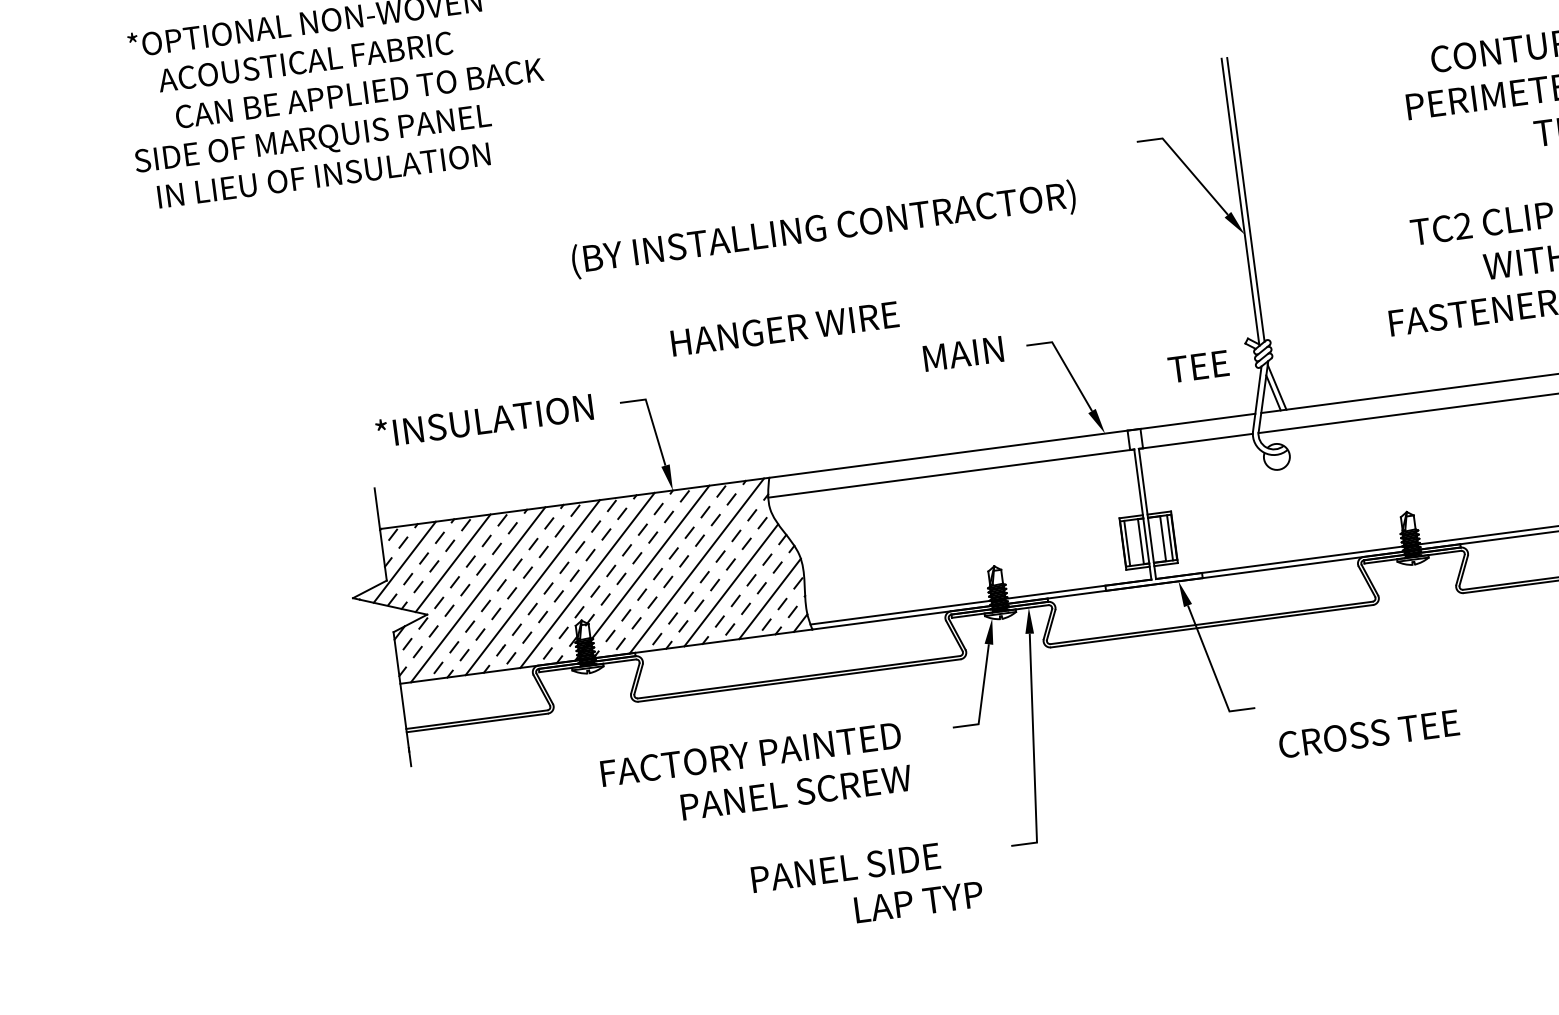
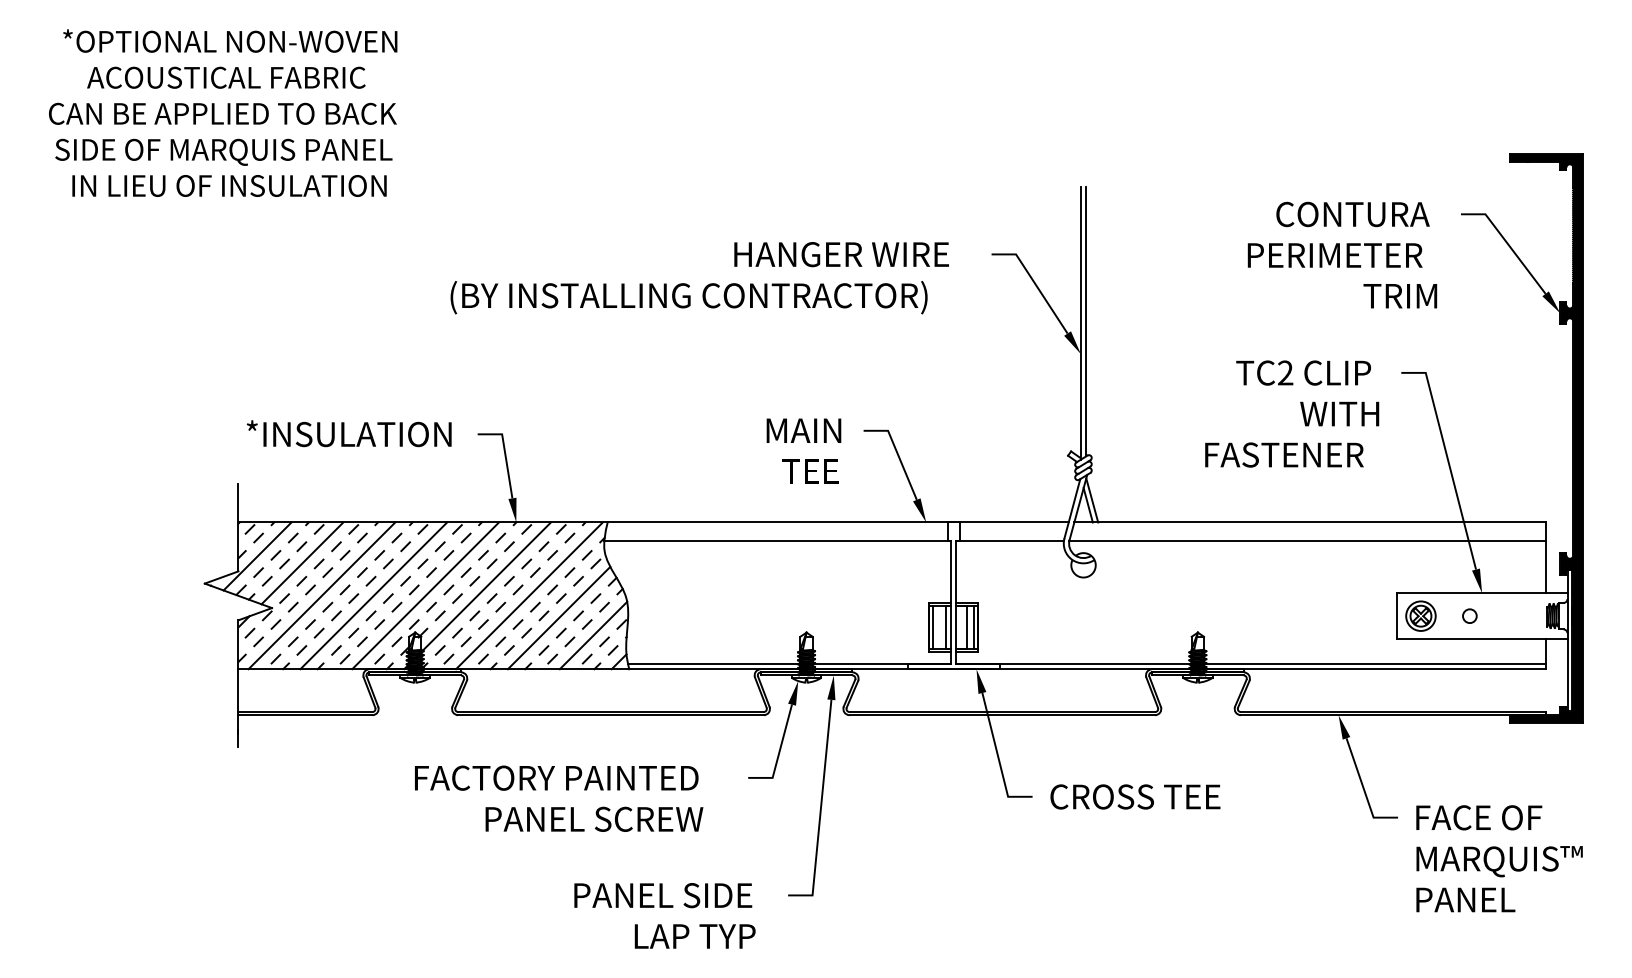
text: (359, 93) -> (222, 113), moved
text: (784, 328) -> (841, 254), moved
text: (1198, 366) -> (810, 471), moved
text: (1369, 733) -> (1135, 796), moved
text: (846, 867) -> (663, 895), moved

